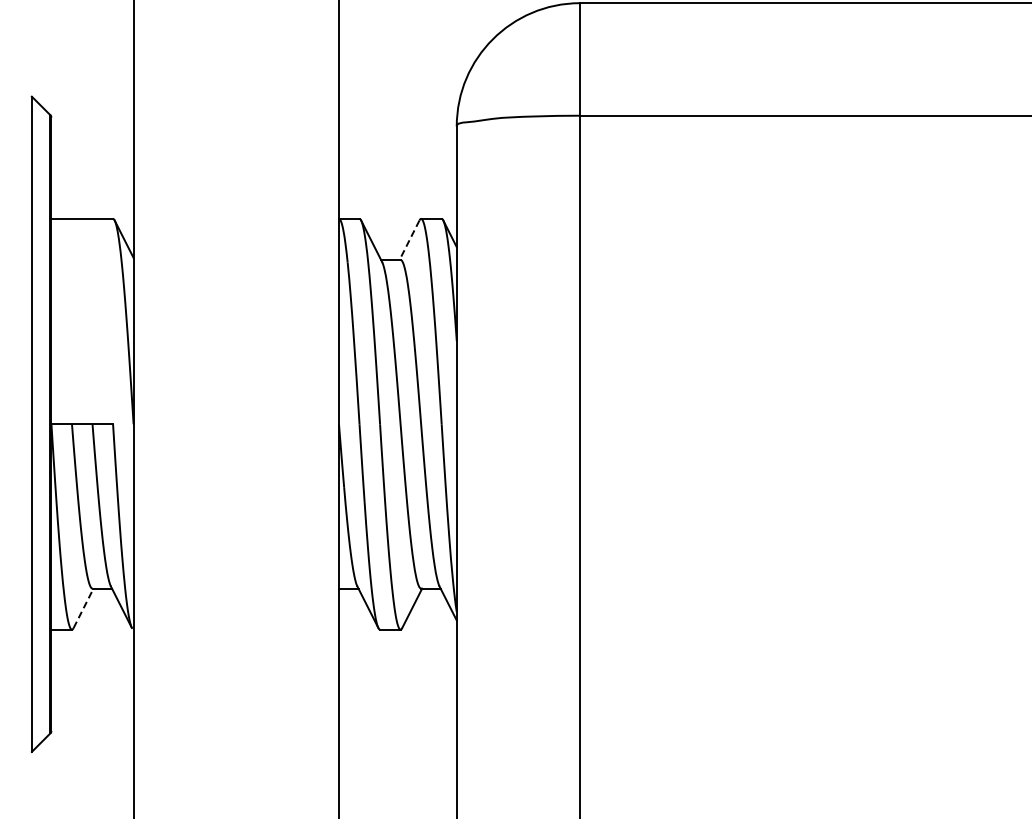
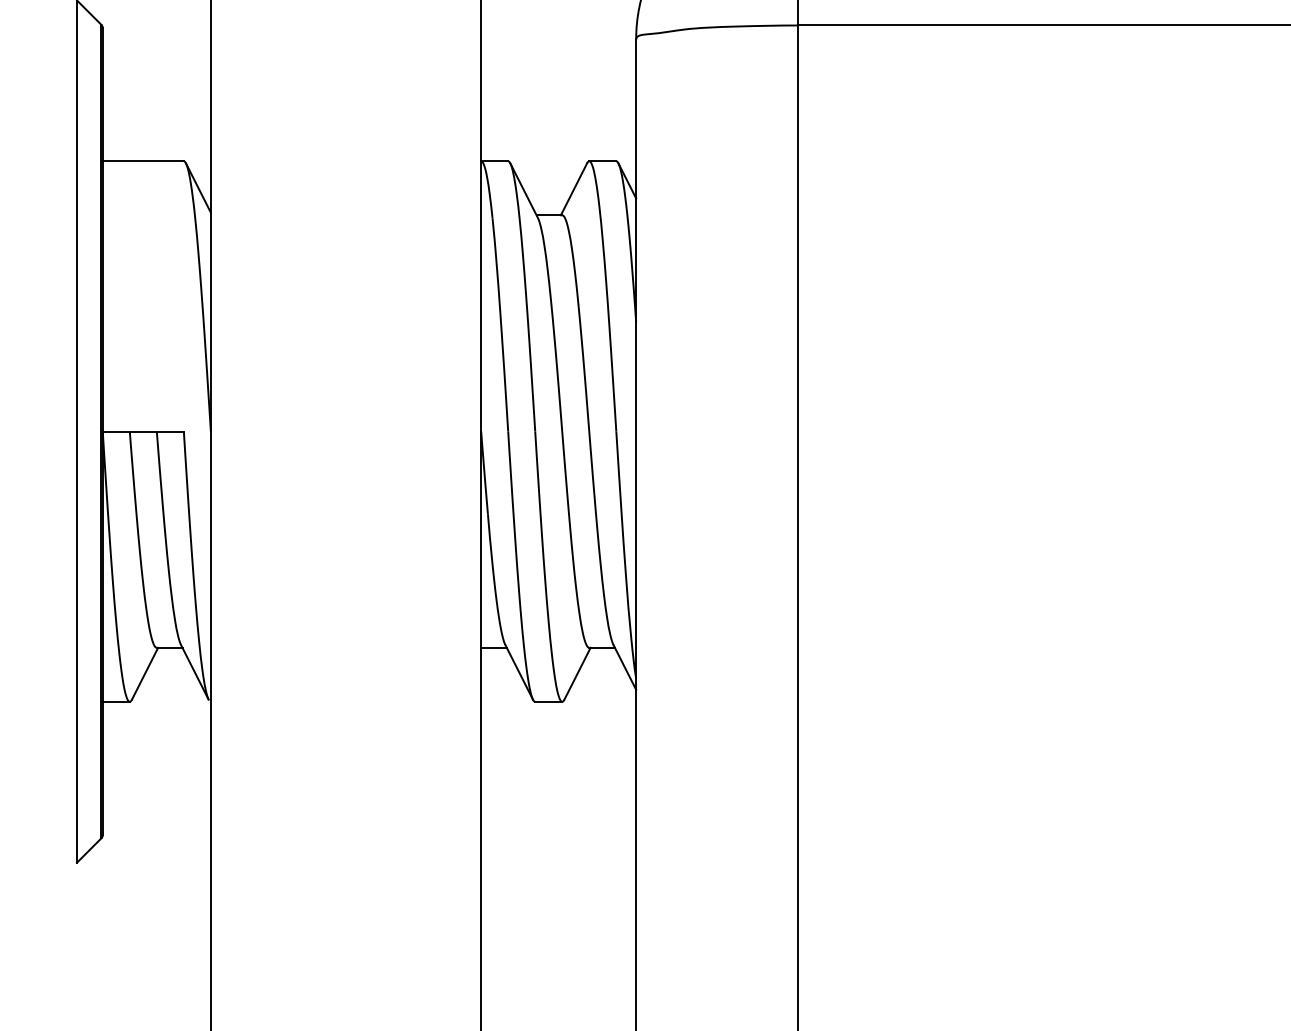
line: (409, 240) -> (573, 189), dashed -> solid
line: (83, 607) -> (144, 672), dashed -> solid

